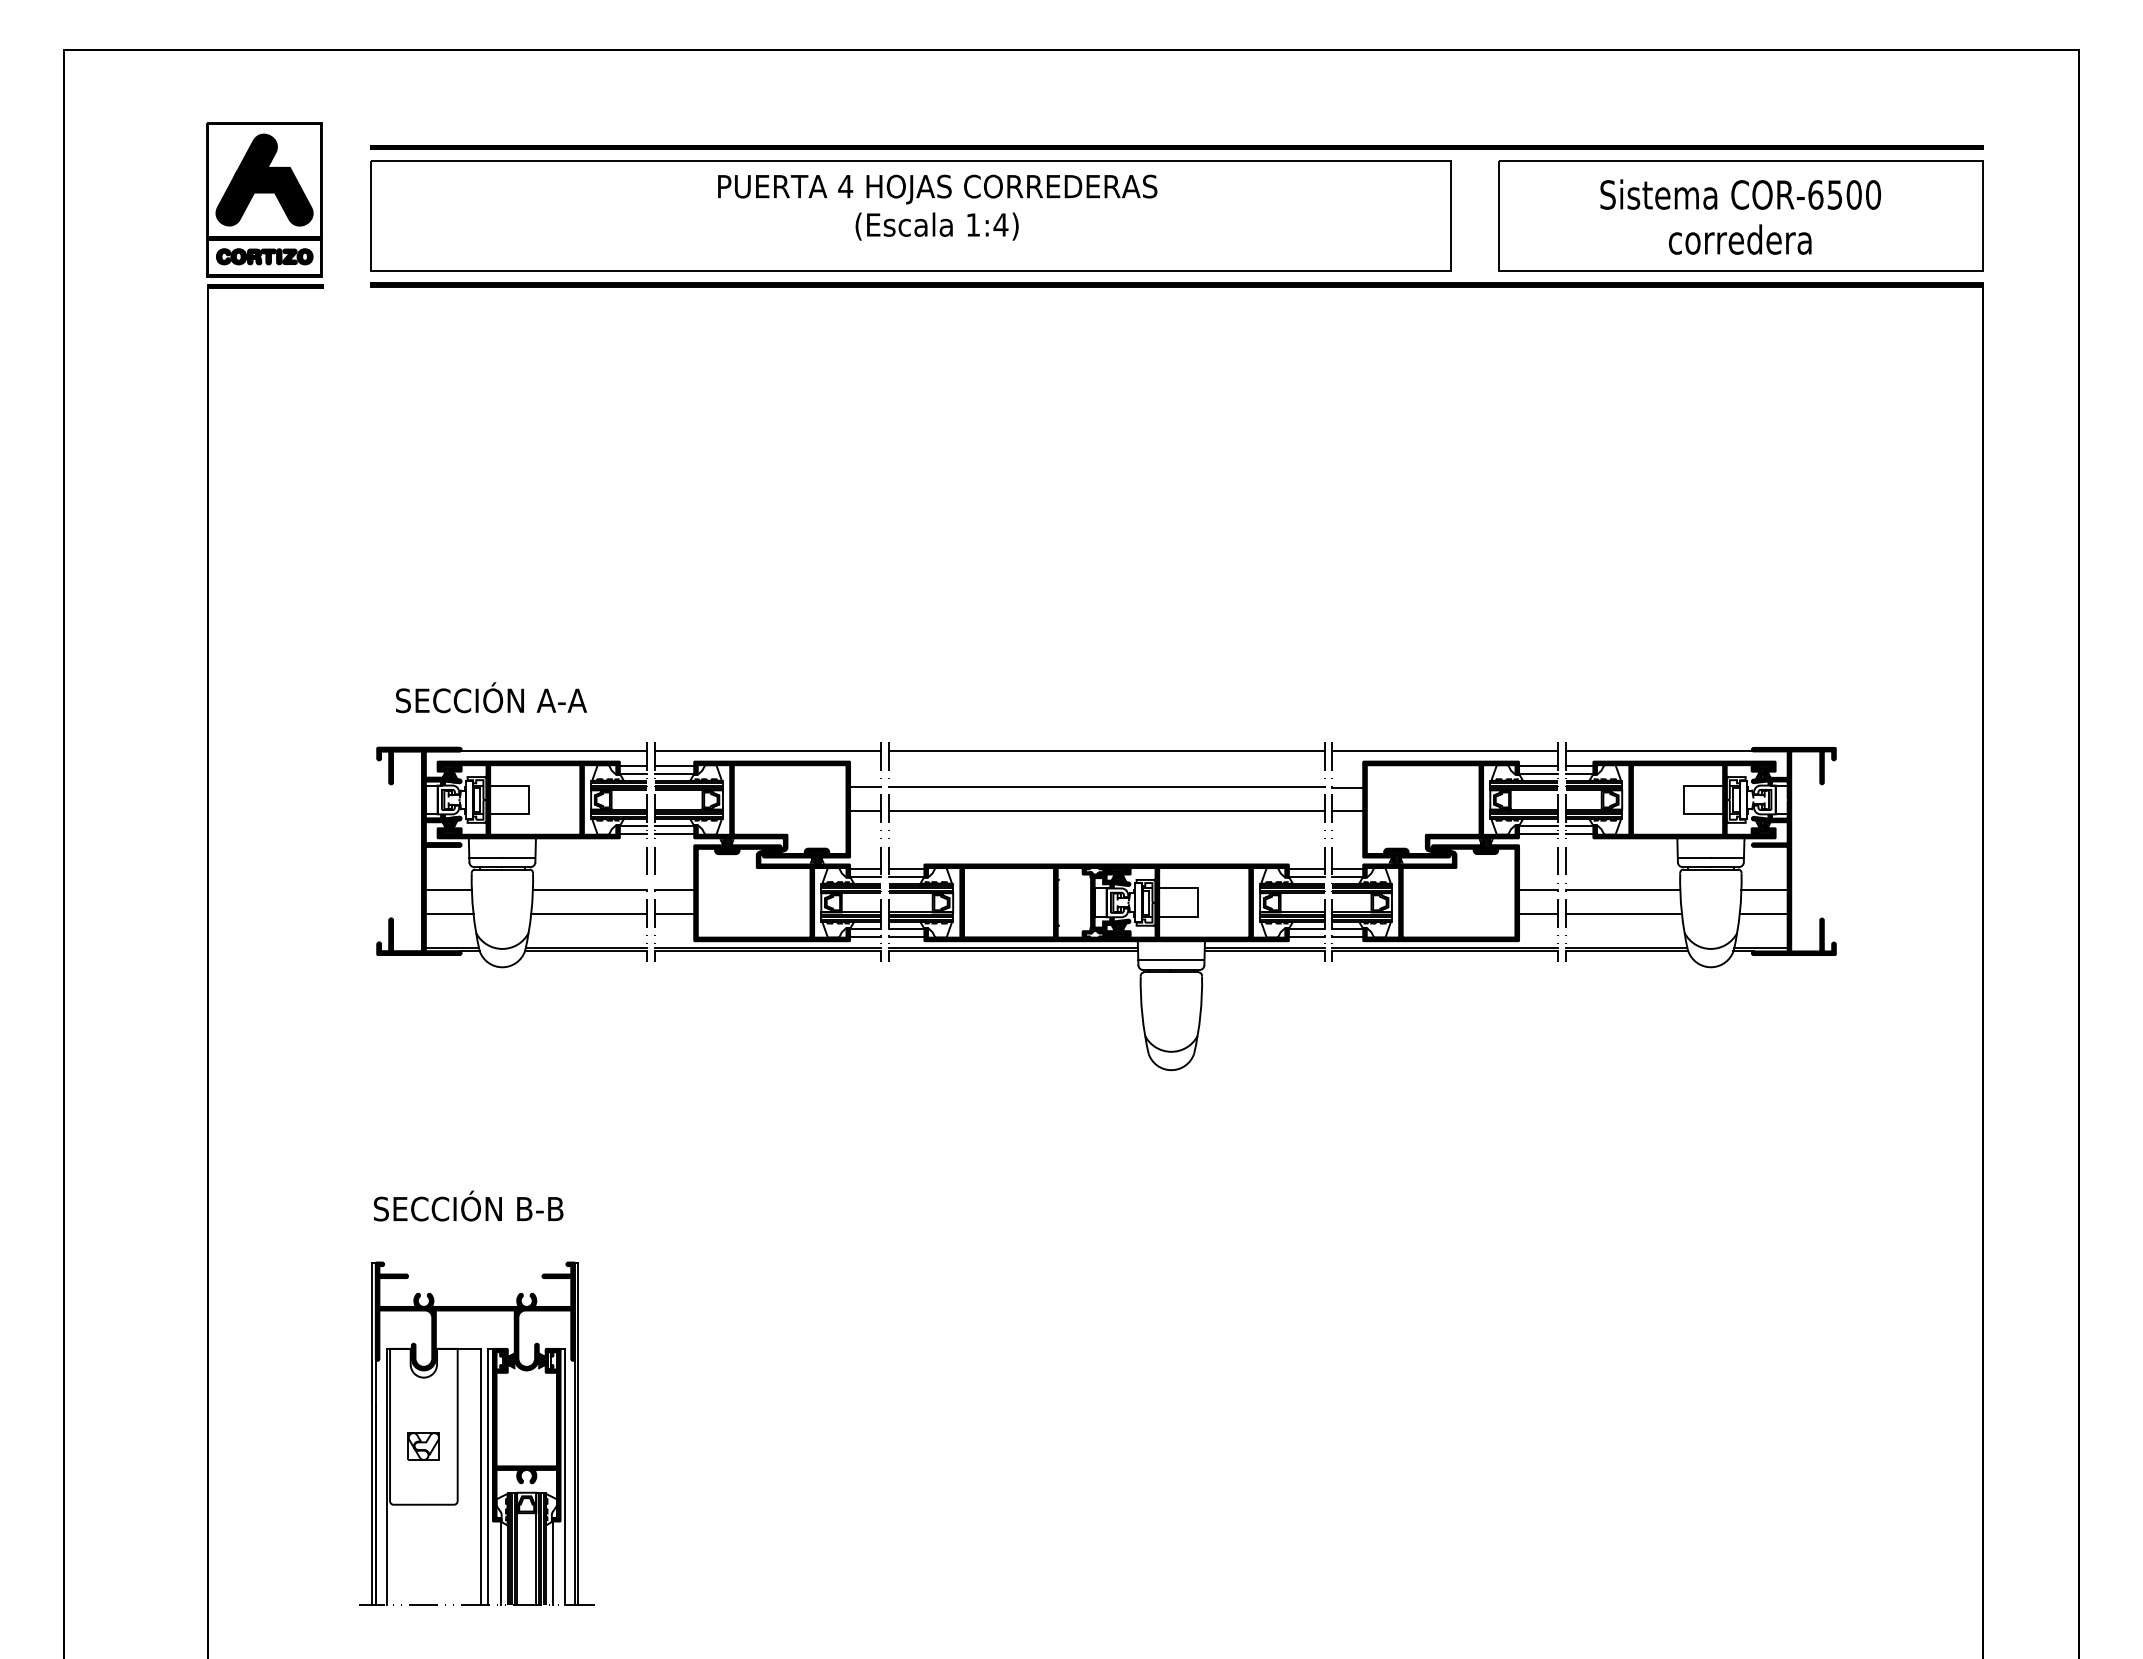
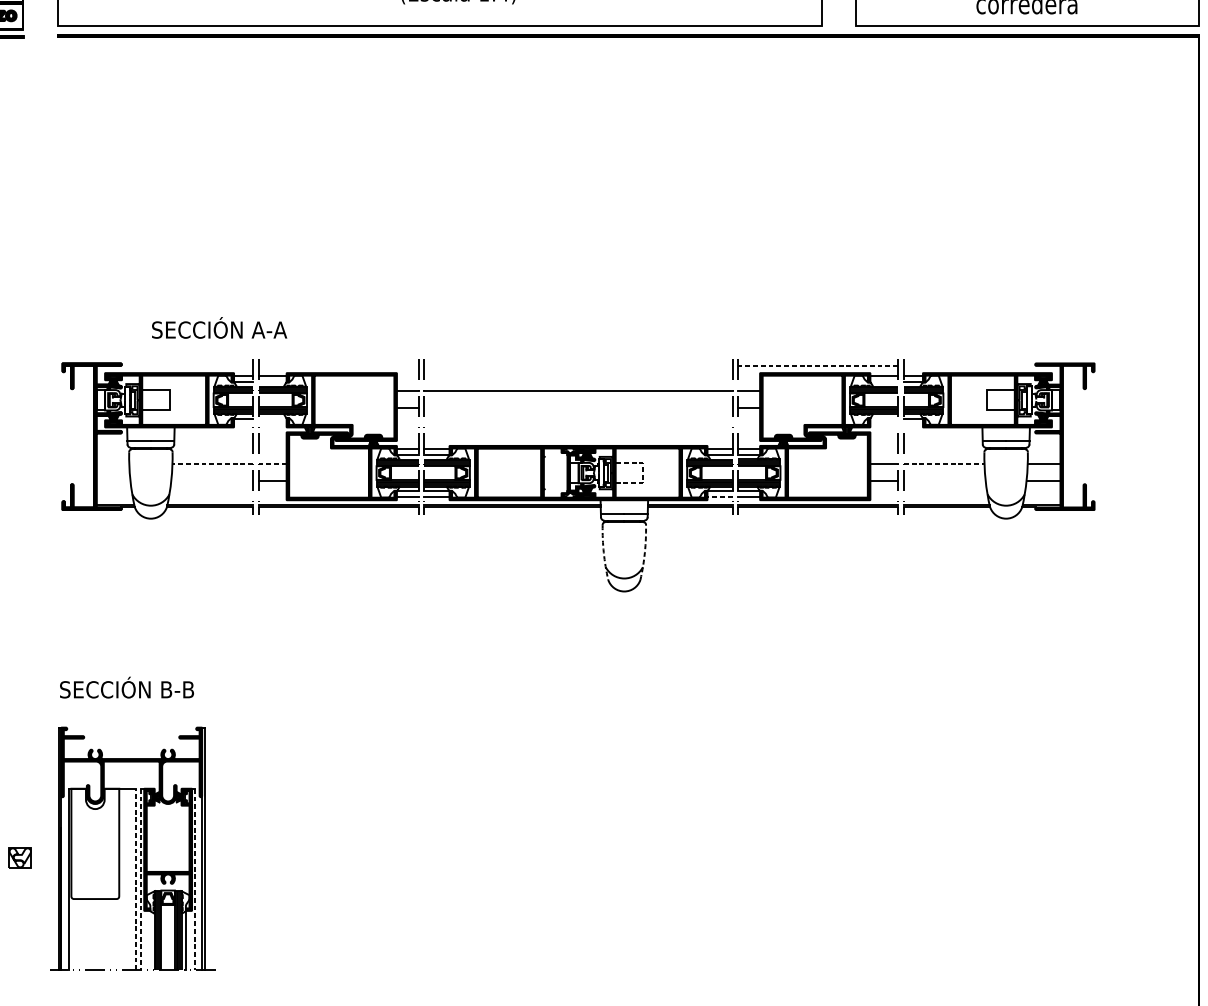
text: (491, 697) -> (219, 327), moved
line: (552, 751) -> (186, 365), removed
line: (768, 751) -> (339, 365), removed
line: (1106, 751) -> (578, 365), removed
line: (1444, 751) -> (817, 365), solid -> dashed
line: (1659, 751) -> (969, 365), removed
line: (674, 774) -> (272, 382), removed
line: (1538, 774) -> (884, 382), removed
line: (1106, 811) -> (578, 408), removed
line: (674, 825) -> (272, 418), removed
line: (1538, 825) -> (884, 418), removed
line: (632, 833) -> (242, 424), removed
line: (674, 833) -> (272, 424), removed
line: (1538, 833) -> (884, 424), removed
line: (1579, 833) -> (913, 424), removed
line: (448, 890) -> (112, 464), removed
line: (589, 890) -> (212, 464), solid -> dashed
line: (674, 890) -> (272, 464), solid -> dashed
line: (1623, 890) -> (944, 464), solid -> dashed
line: (1198, 902) -> (643, 472), solid -> dashed
line: (449, 914) -> (113, 481), removed
line: (588, 914) -> (211, 481), removed
line: (1624, 914) -> (945, 481), removed
line: (1306, 936) -> (719, 496), solid -> dashed
arc: (1142, 1015) -> (603, 552), solid -> dashed
arc: (1200, 1015) -> (644, 552), solid -> dashed
part: (423, 1446) -> (20, 857), moved
line: (481, 1476) -> (136, 879), solid -> dashed
line: (488, 1477) -> (141, 879), solid -> dashed
line: (565, 1477) -> (195, 879), solid -> dashed
line: (500, 1563) -> (149, 940), removed

